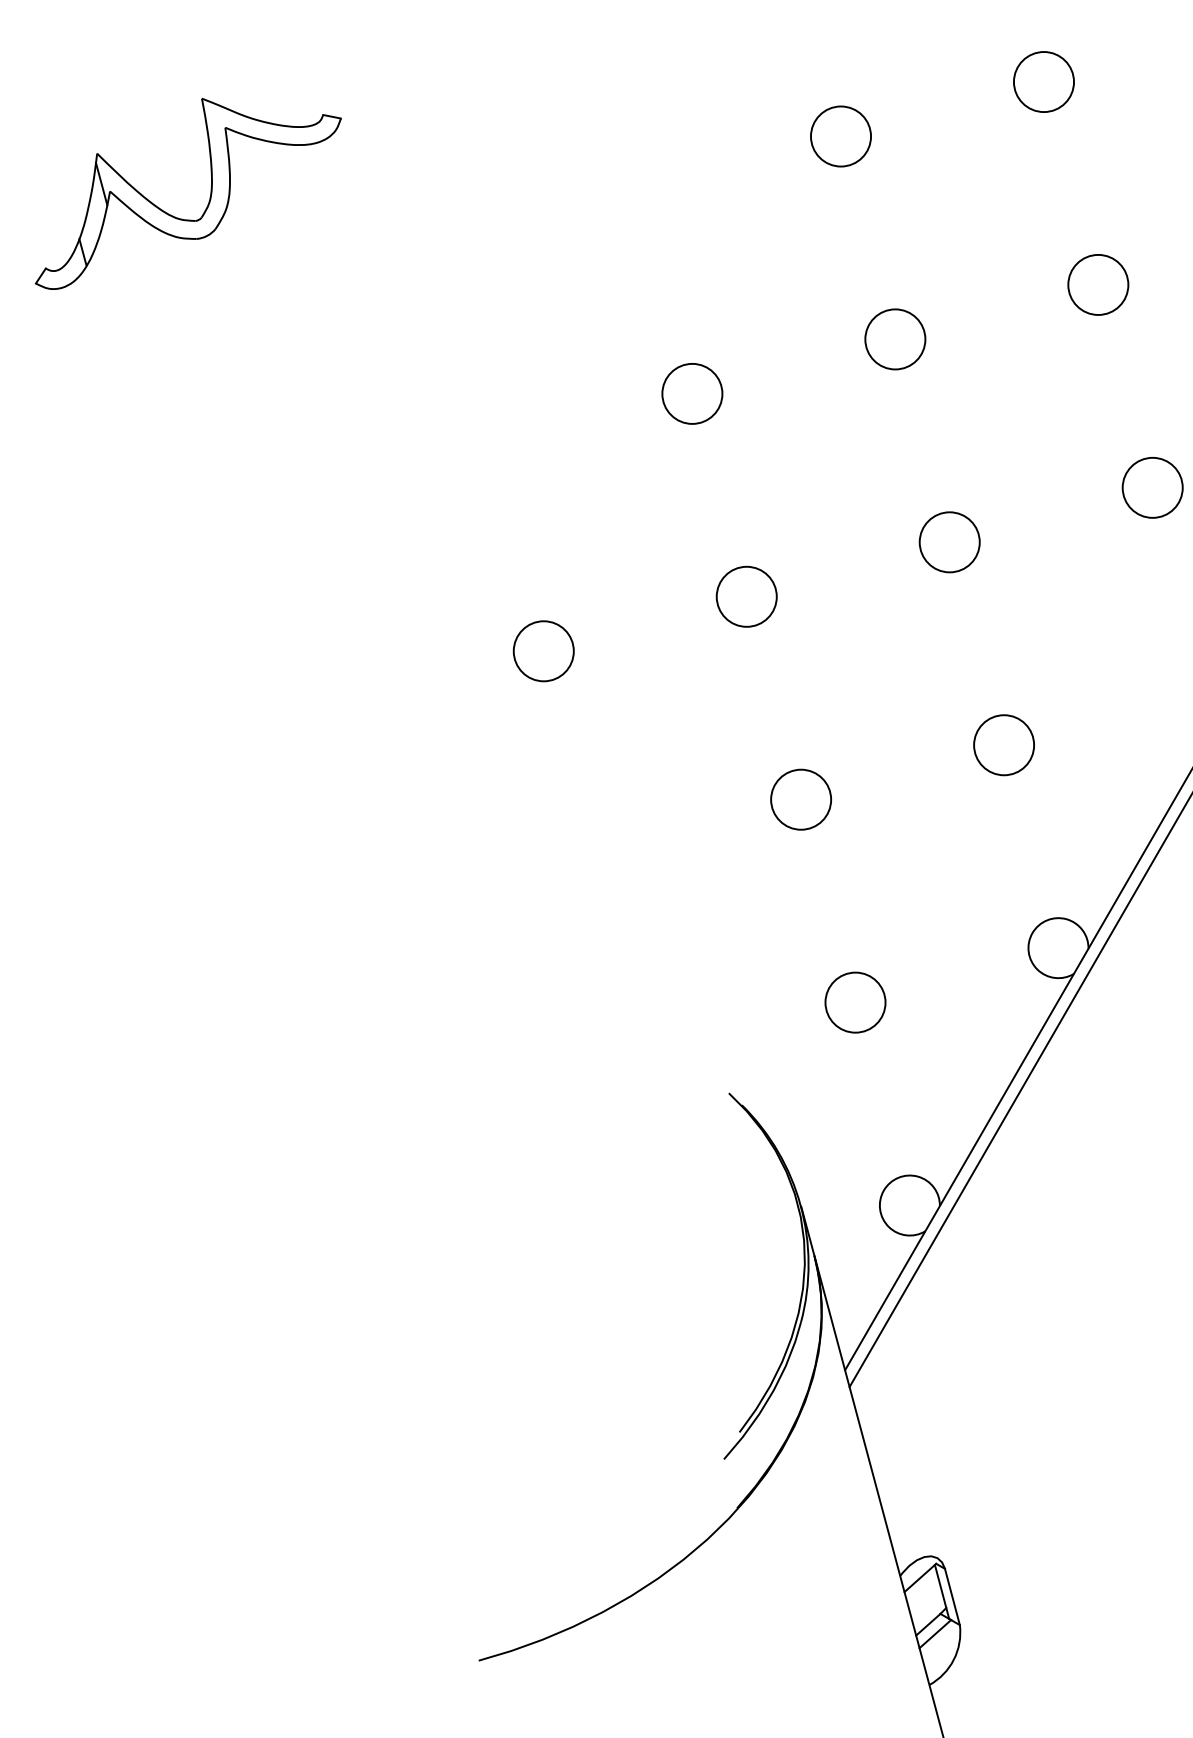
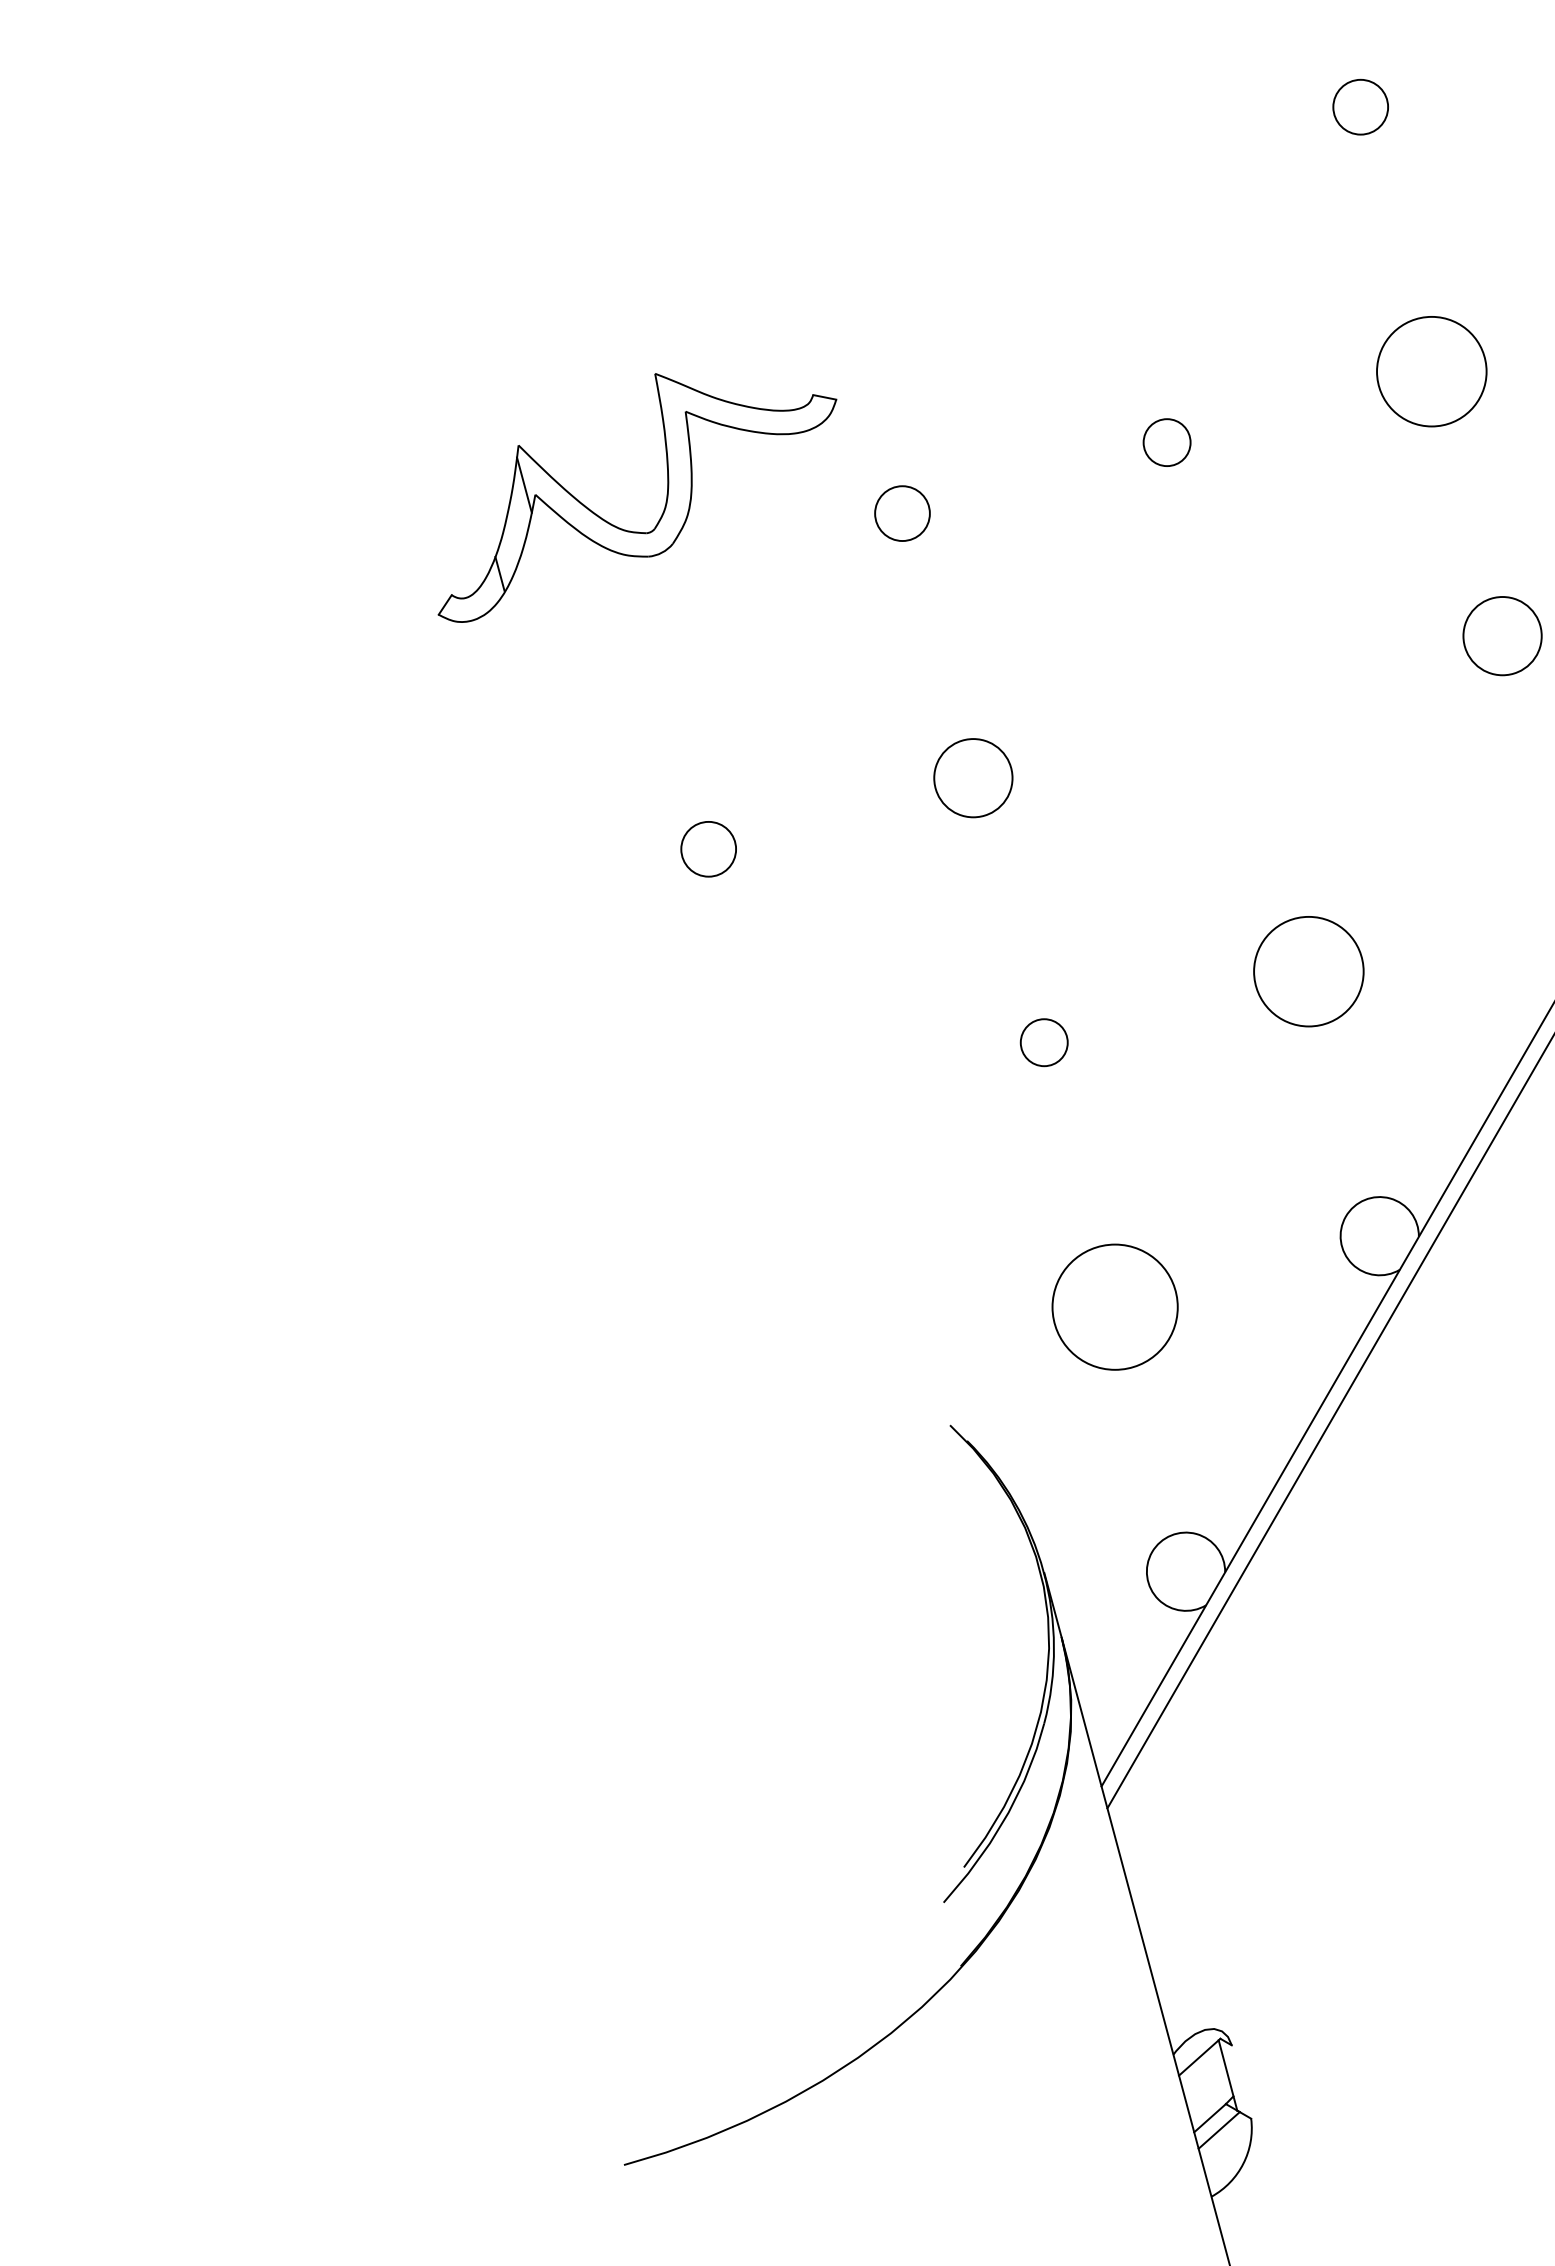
circle: (1043, 82) -> (1360, 107), size x0.7
circle: (841, 136) -> (1096, 178), removed
part: (209, 196) -> (665, 501), moved
circle: (1098, 284) -> (1431, 371), size x1.4
circle: (894, 339) -> (1166, 442), size x0.6
circle: (692, 393) -> (902, 513), size x0.7
circle: (949, 542) -> (1237, 707), removed
circle: (543, 651) -> (708, 849), size x0.7
circle: (1003, 745) -> (1308, 971), size x1.4
circle: (801, 799) -> (1044, 1042), size x0.6
circle: (855, 1002) -> (1115, 1307), size x1.6
line: (952, 1596) -> (1241, 2081), removed

